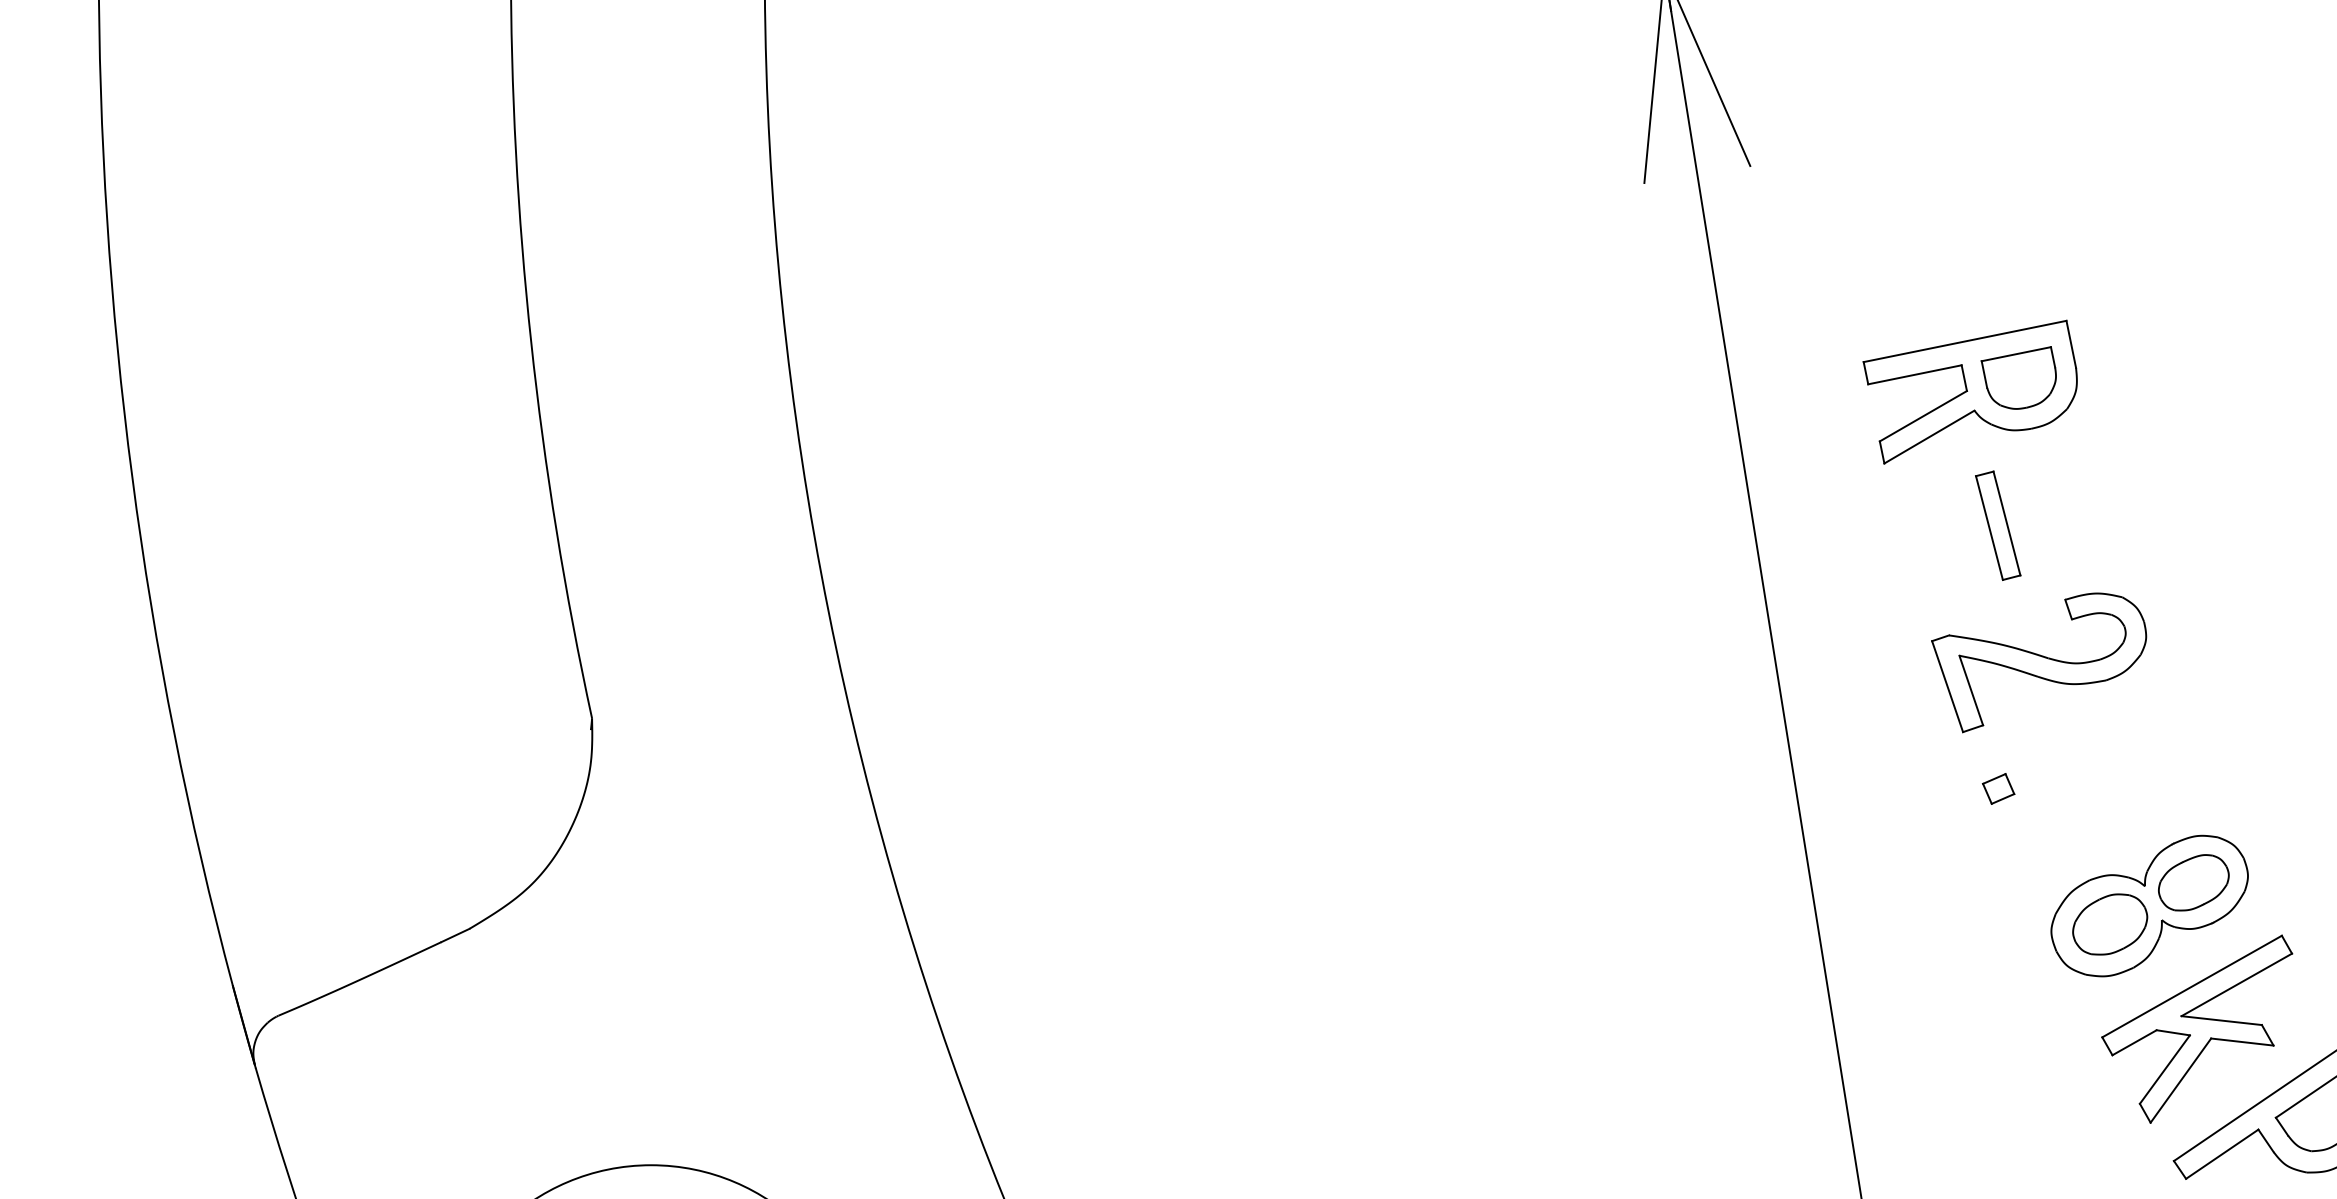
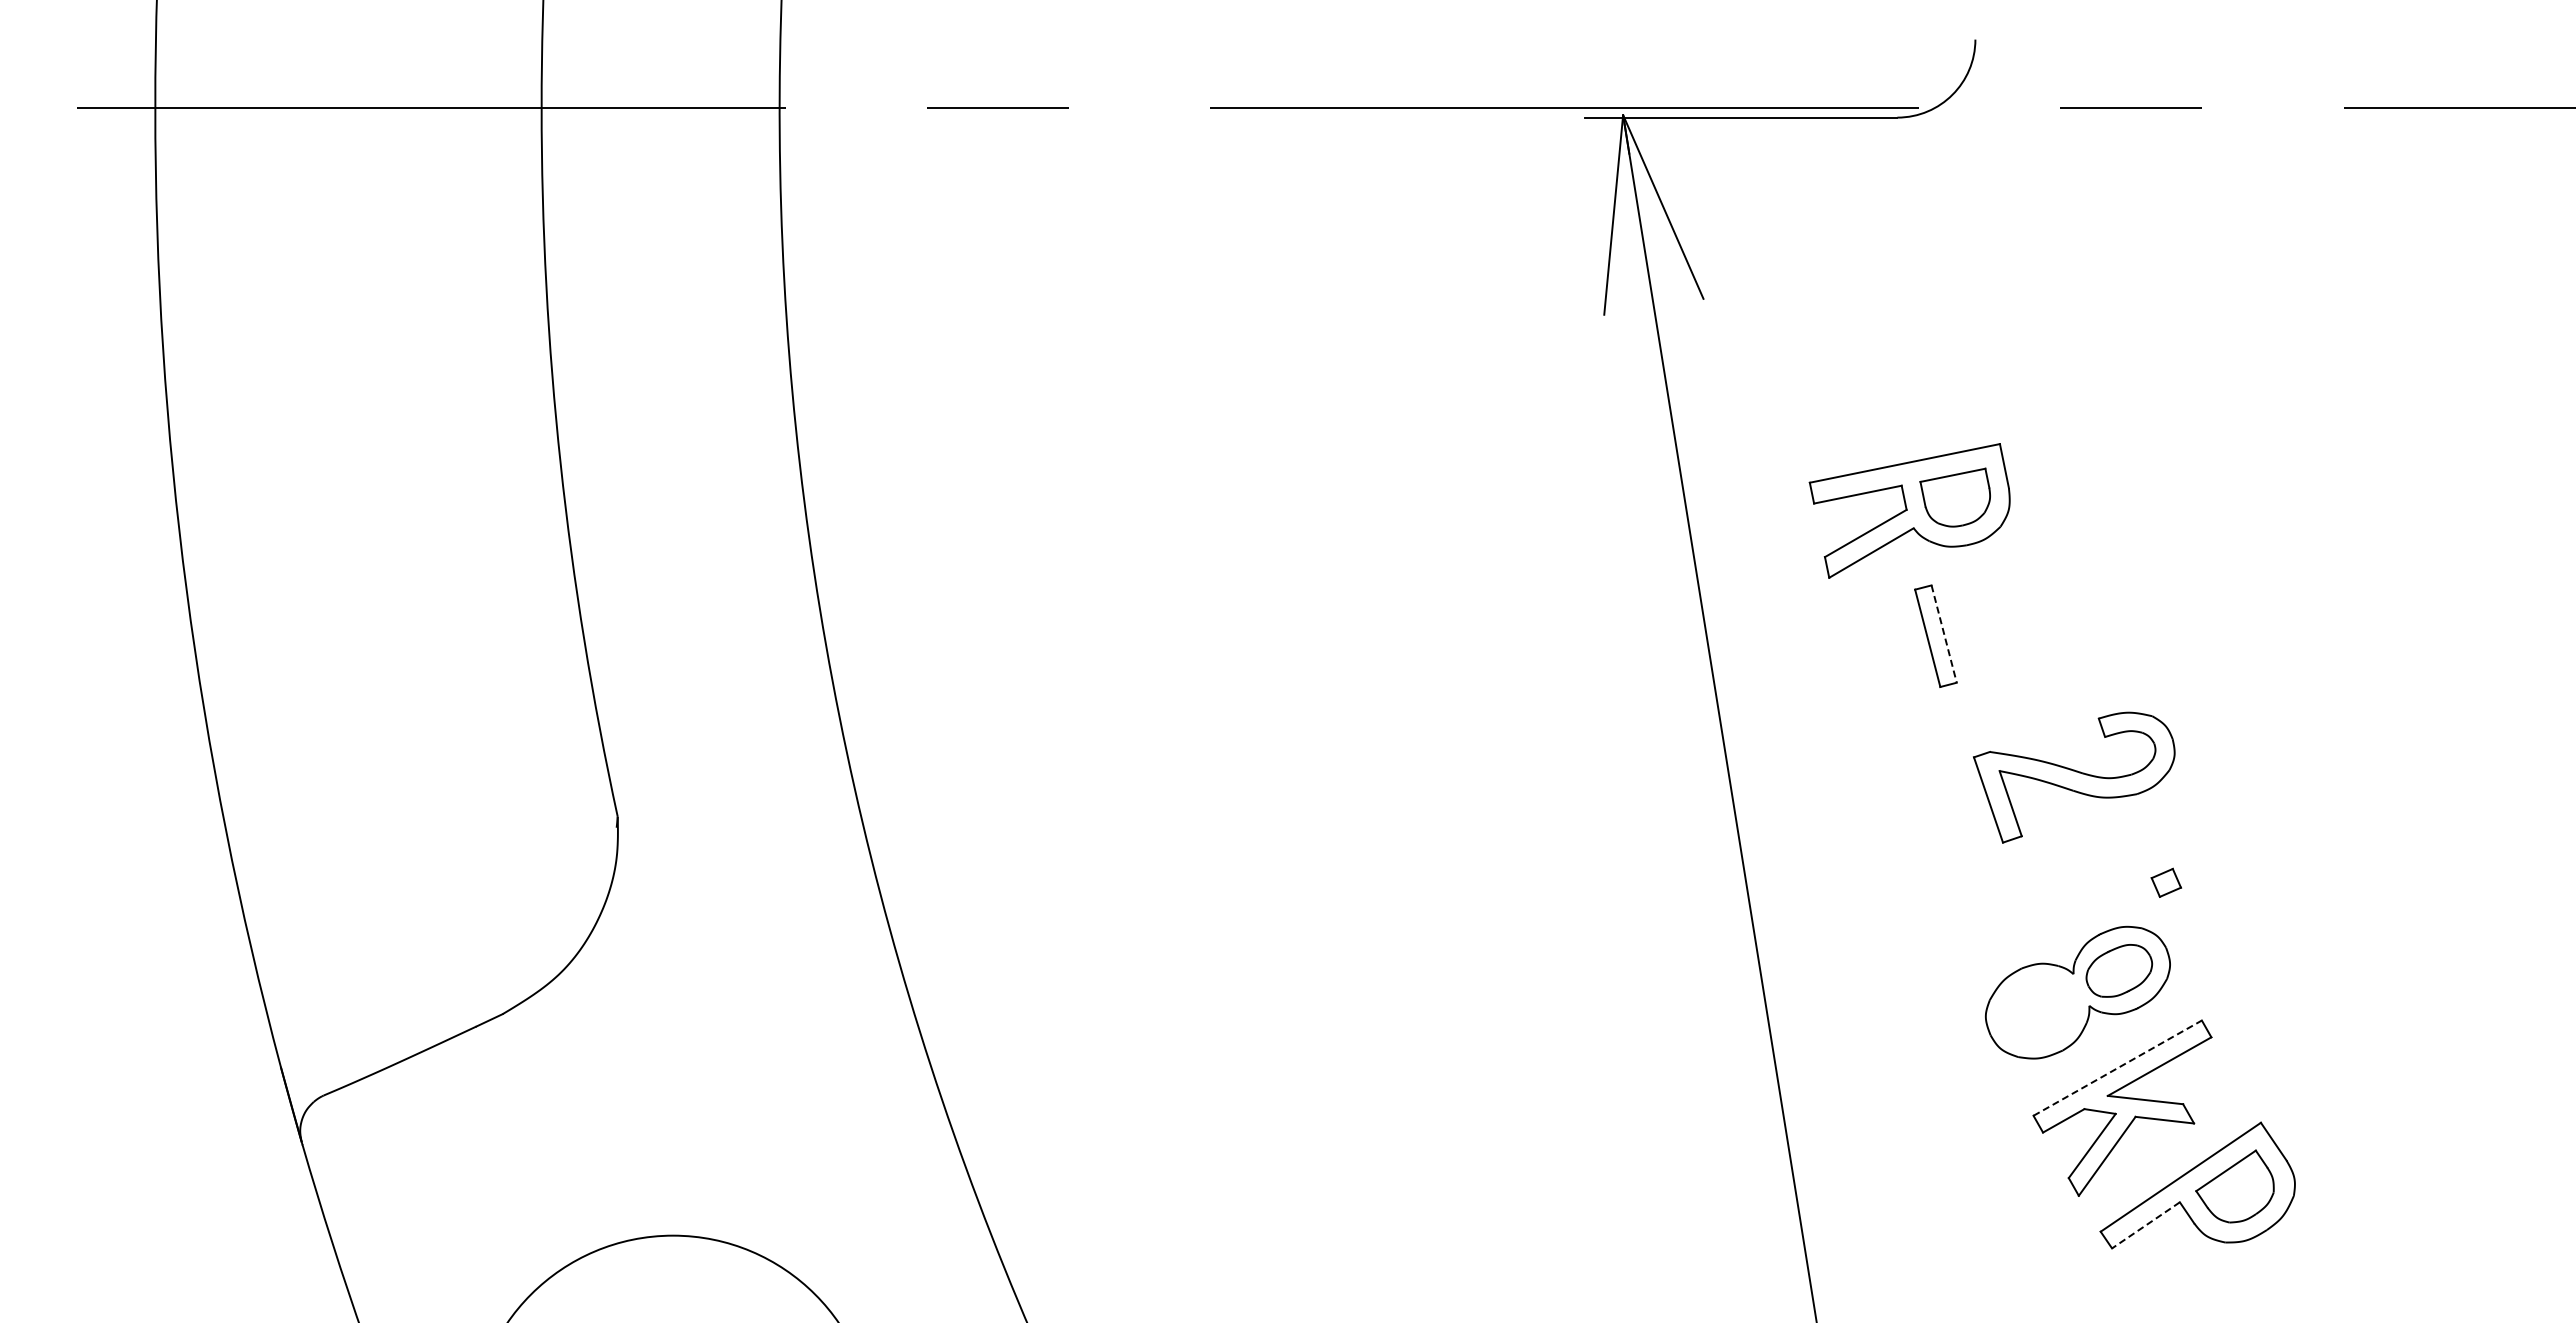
line: (2007, 523) -> (1944, 634), solid -> dashed
part: (2039, 662) -> (2074, 777), moved
part: (1998, 788) -> (2166, 882), moved
part: (2109, 923) -> (2040, 1009), removed
line: (2191, 986) -> (2117, 1068), solid -> dashed
line: (2221, 1154) -> (2145, 1225), solid -> dashed

